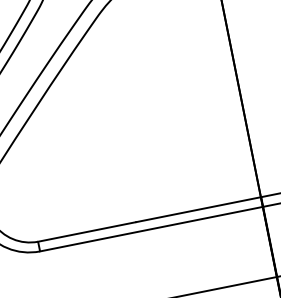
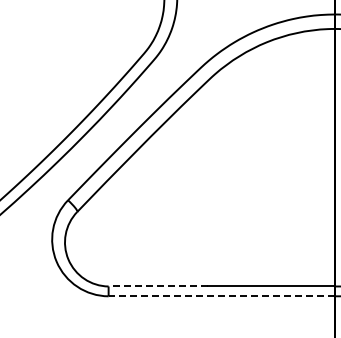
line: (151, 229) -> (221, 296), solid -> dashed
line: (87, 231) -> (158, 286), solid -> dashed

